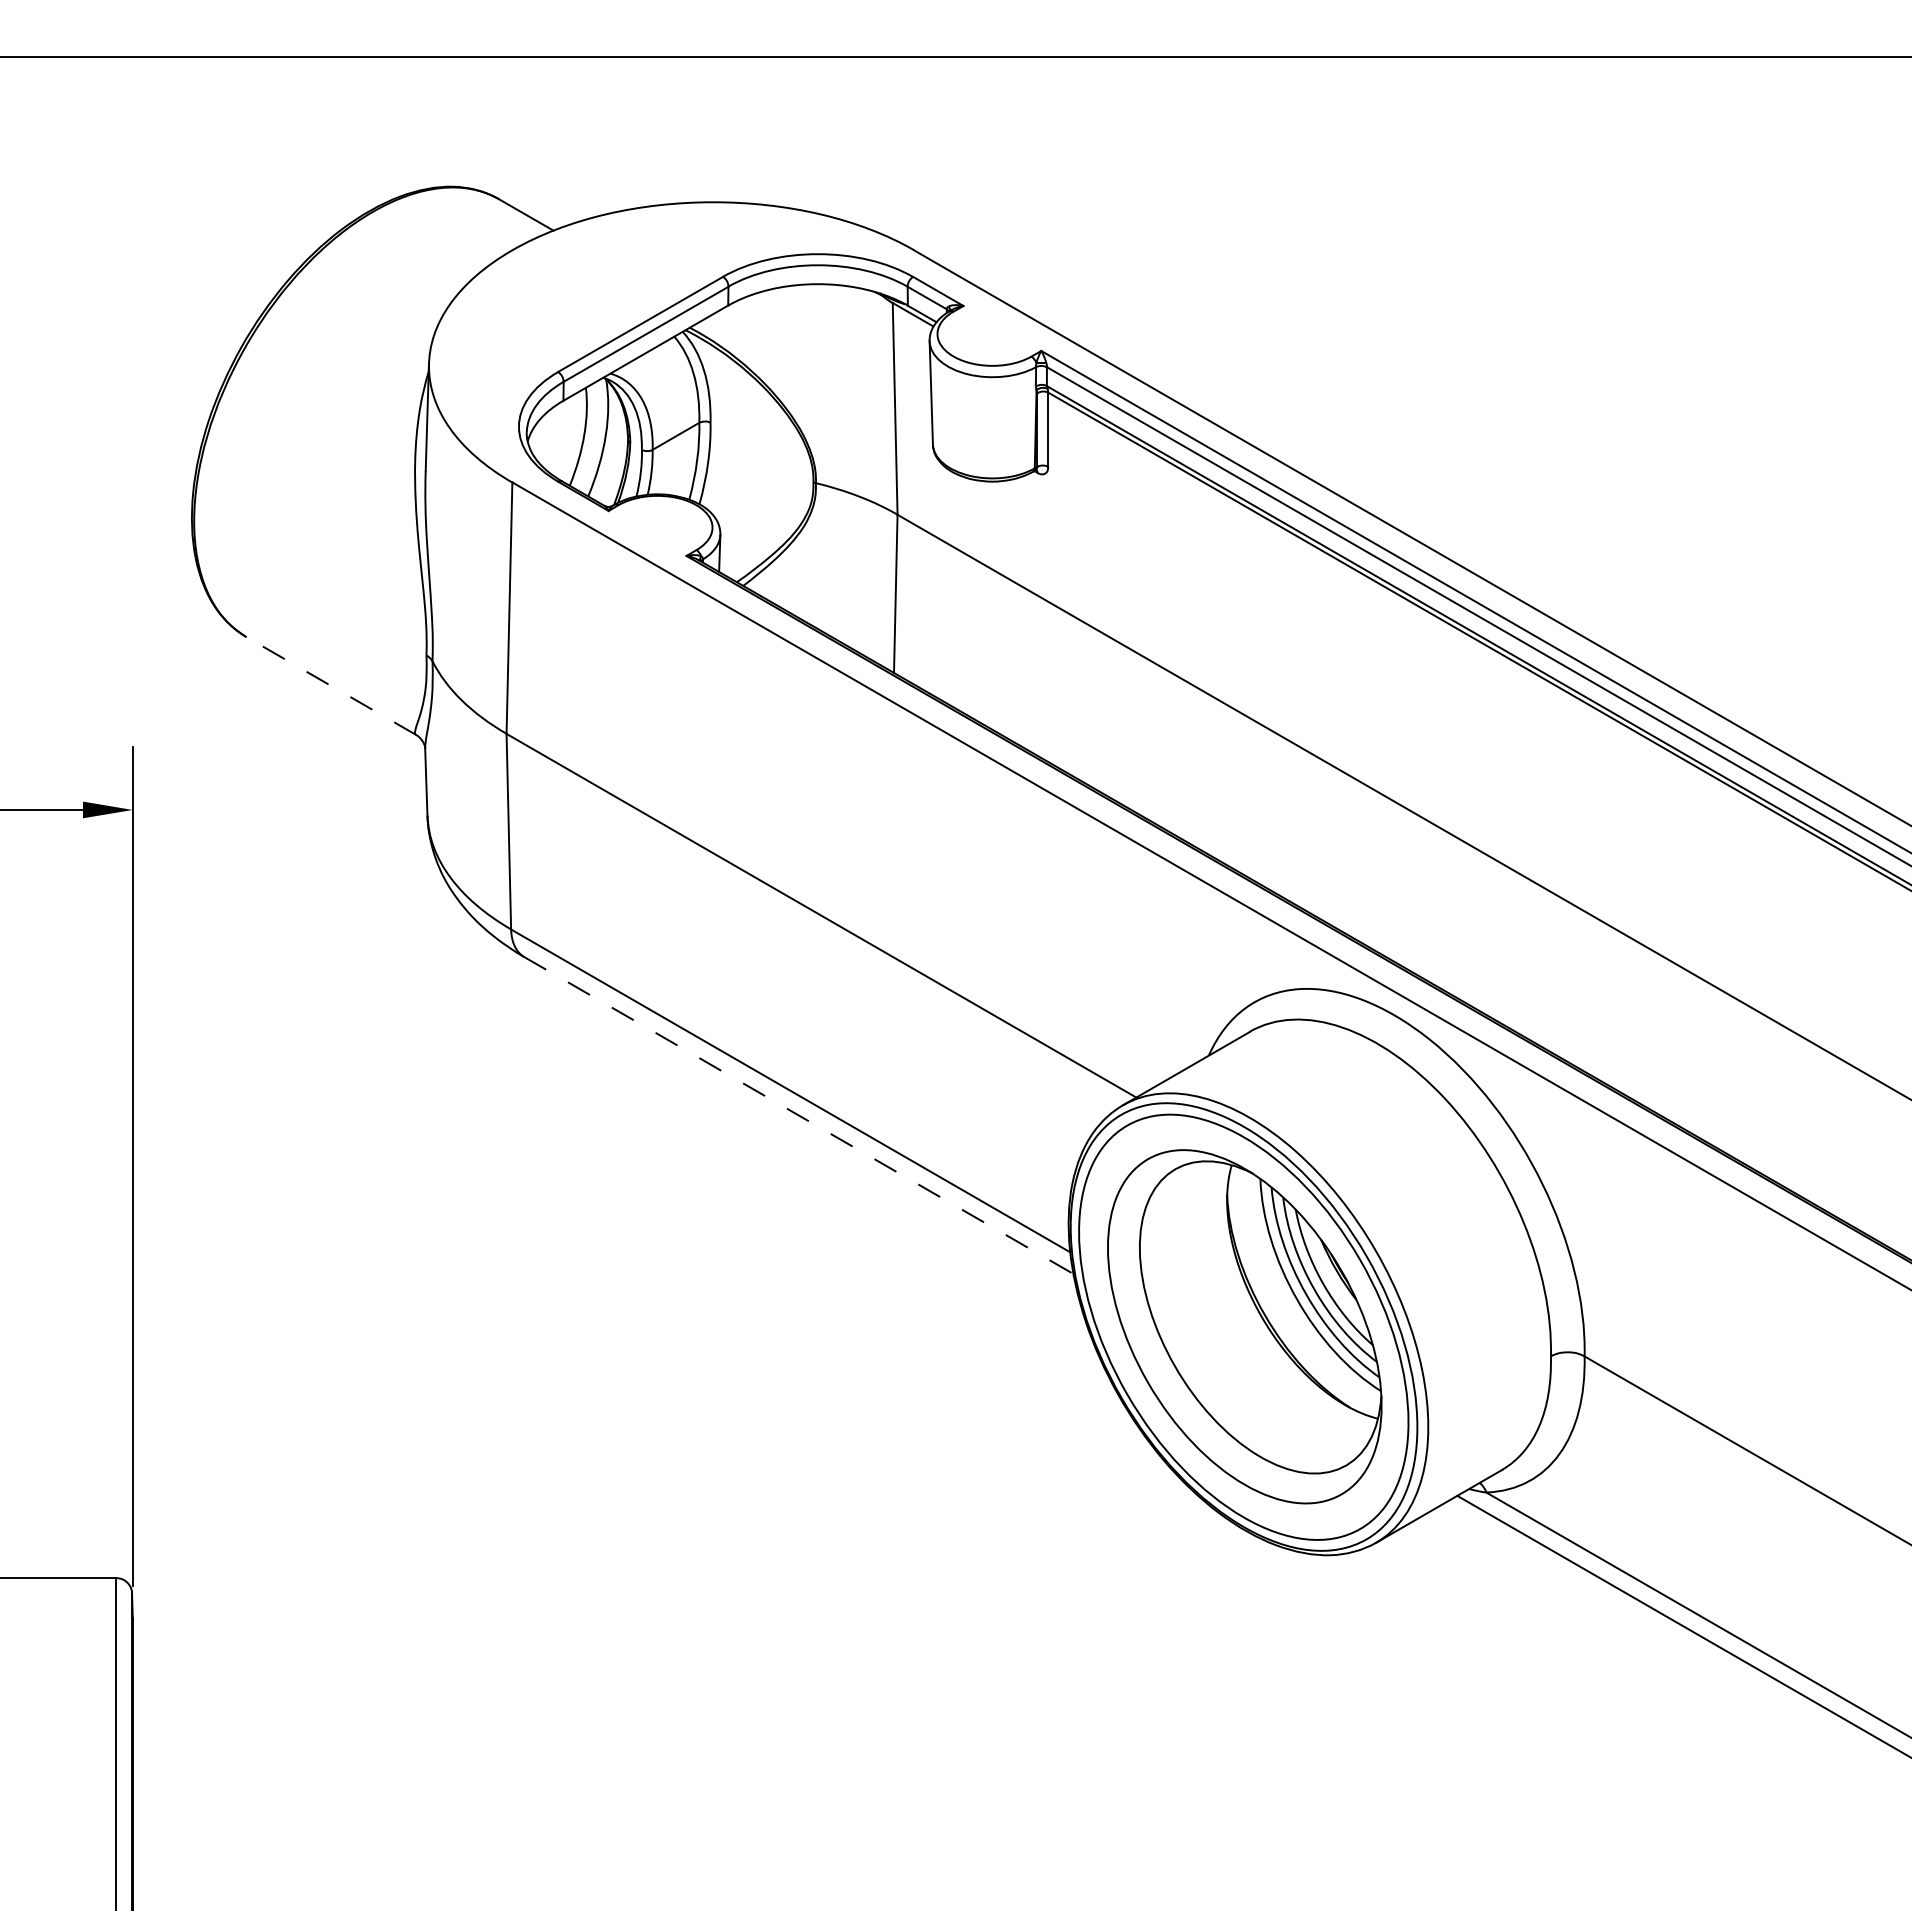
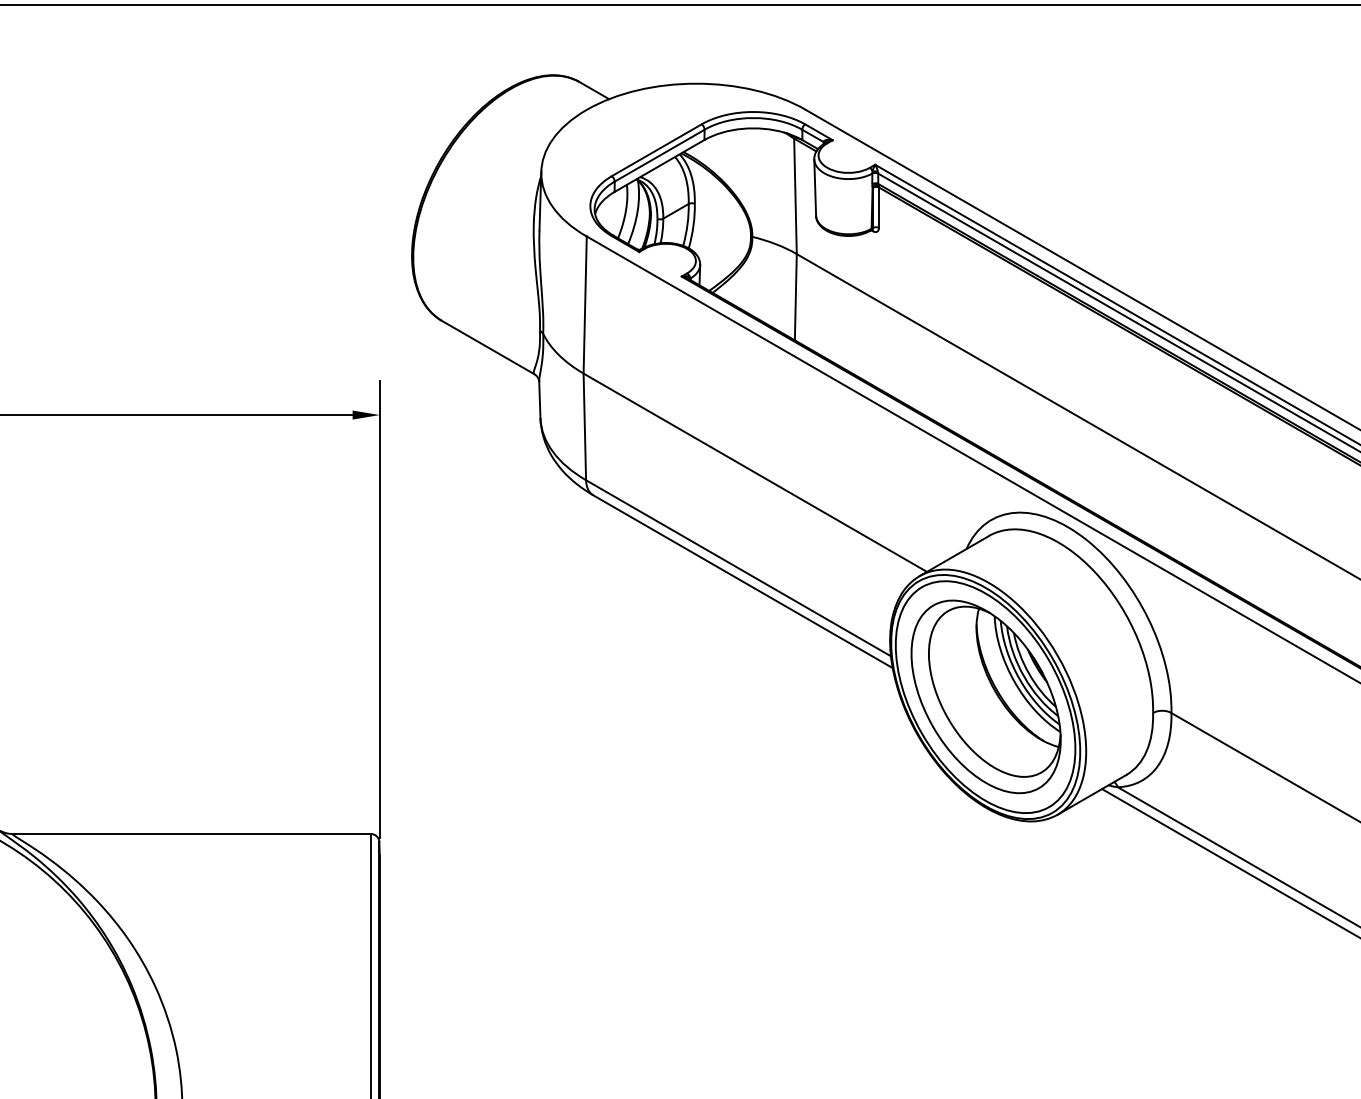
line: (330, 686) -> (487, 347), dashed -> solid
line: (797, 1115) -> (742, 581), dashed -> solid

